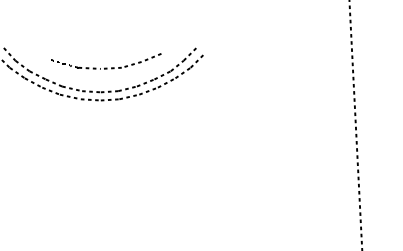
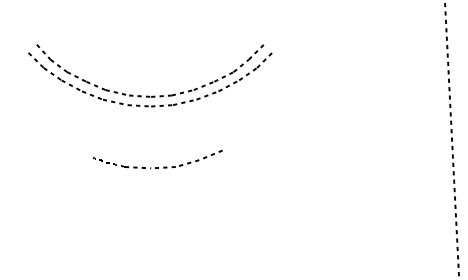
part: (106, 61) -> (157, 159), moved

